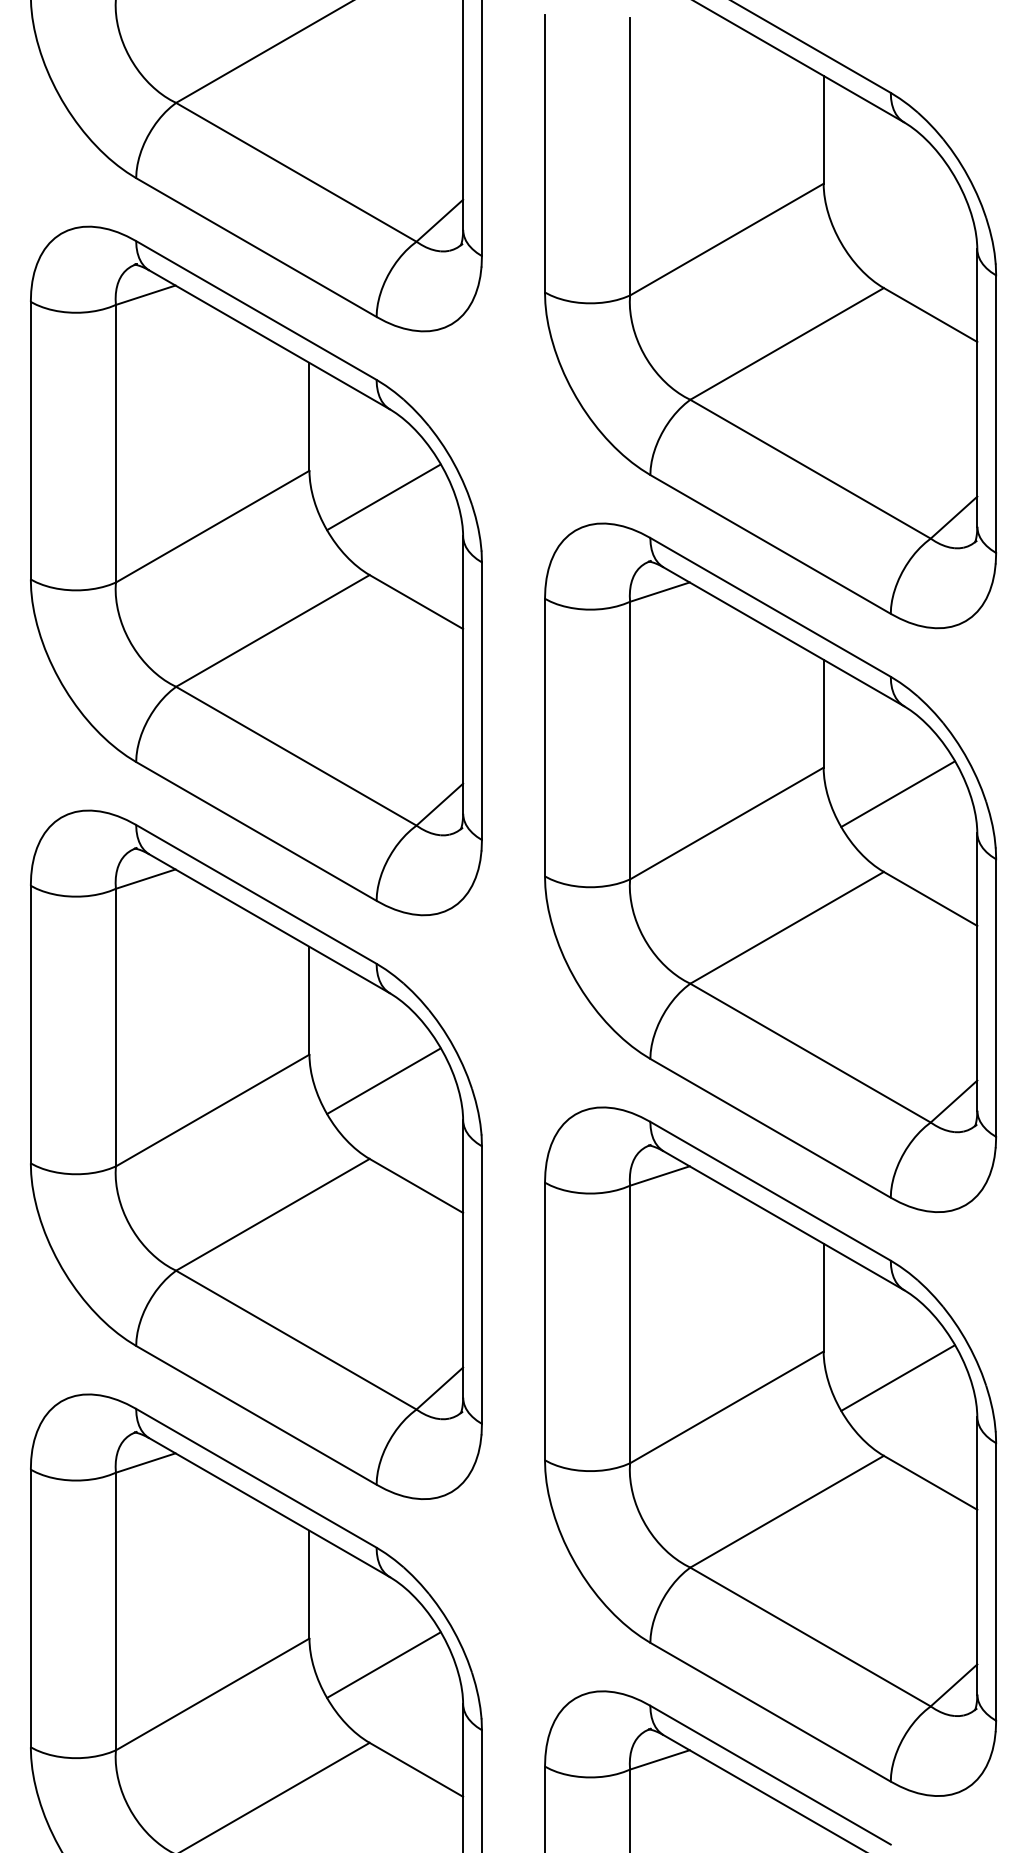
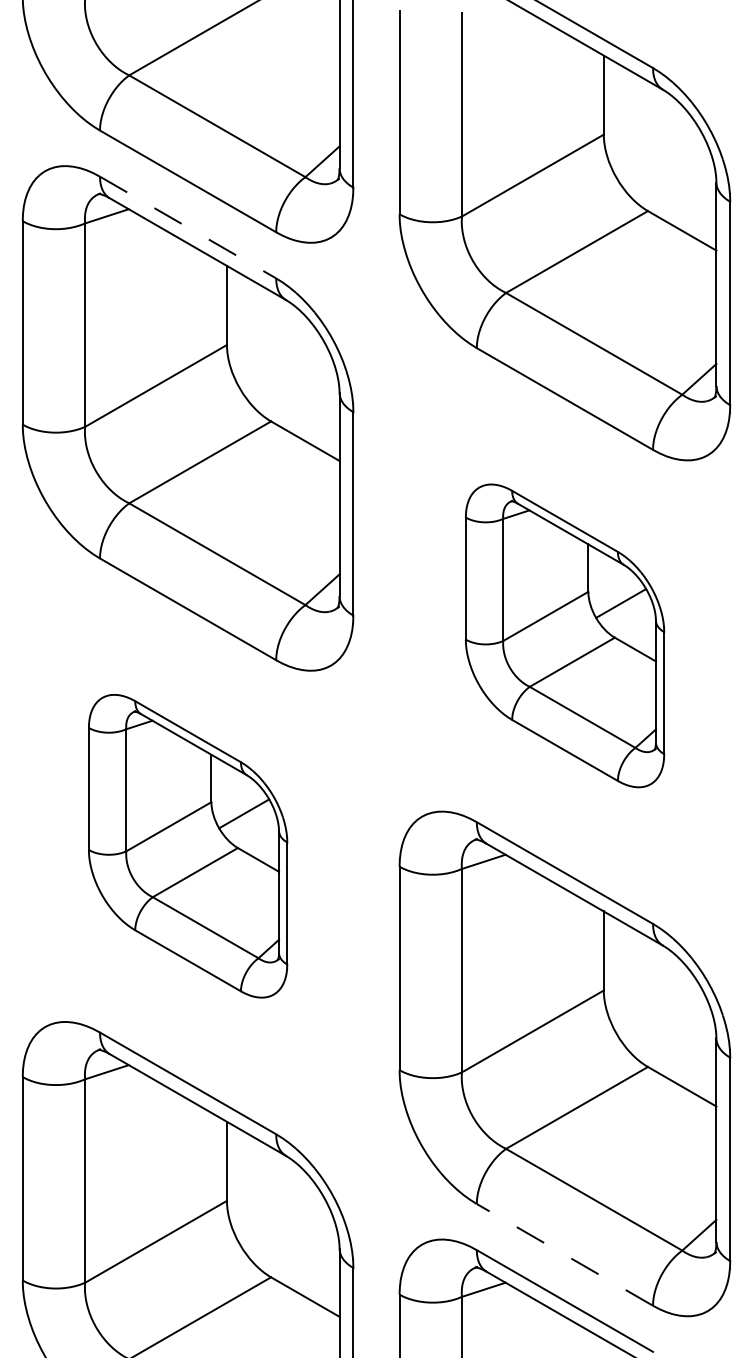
line: (256, 310) -> (188, 227), solid -> dashed
line: (383, 497) -> (281, 364), removed
part: (770, 867) -> (564, 635), size x0.6
part: (256, 1154) -> (188, 846), size x0.6
line: (897, 1377) -> (657, 1009), removed
line: (383, 1664) -> (281, 1219), removed
line: (770, 1712) -> (564, 1255), solid -> dashed

